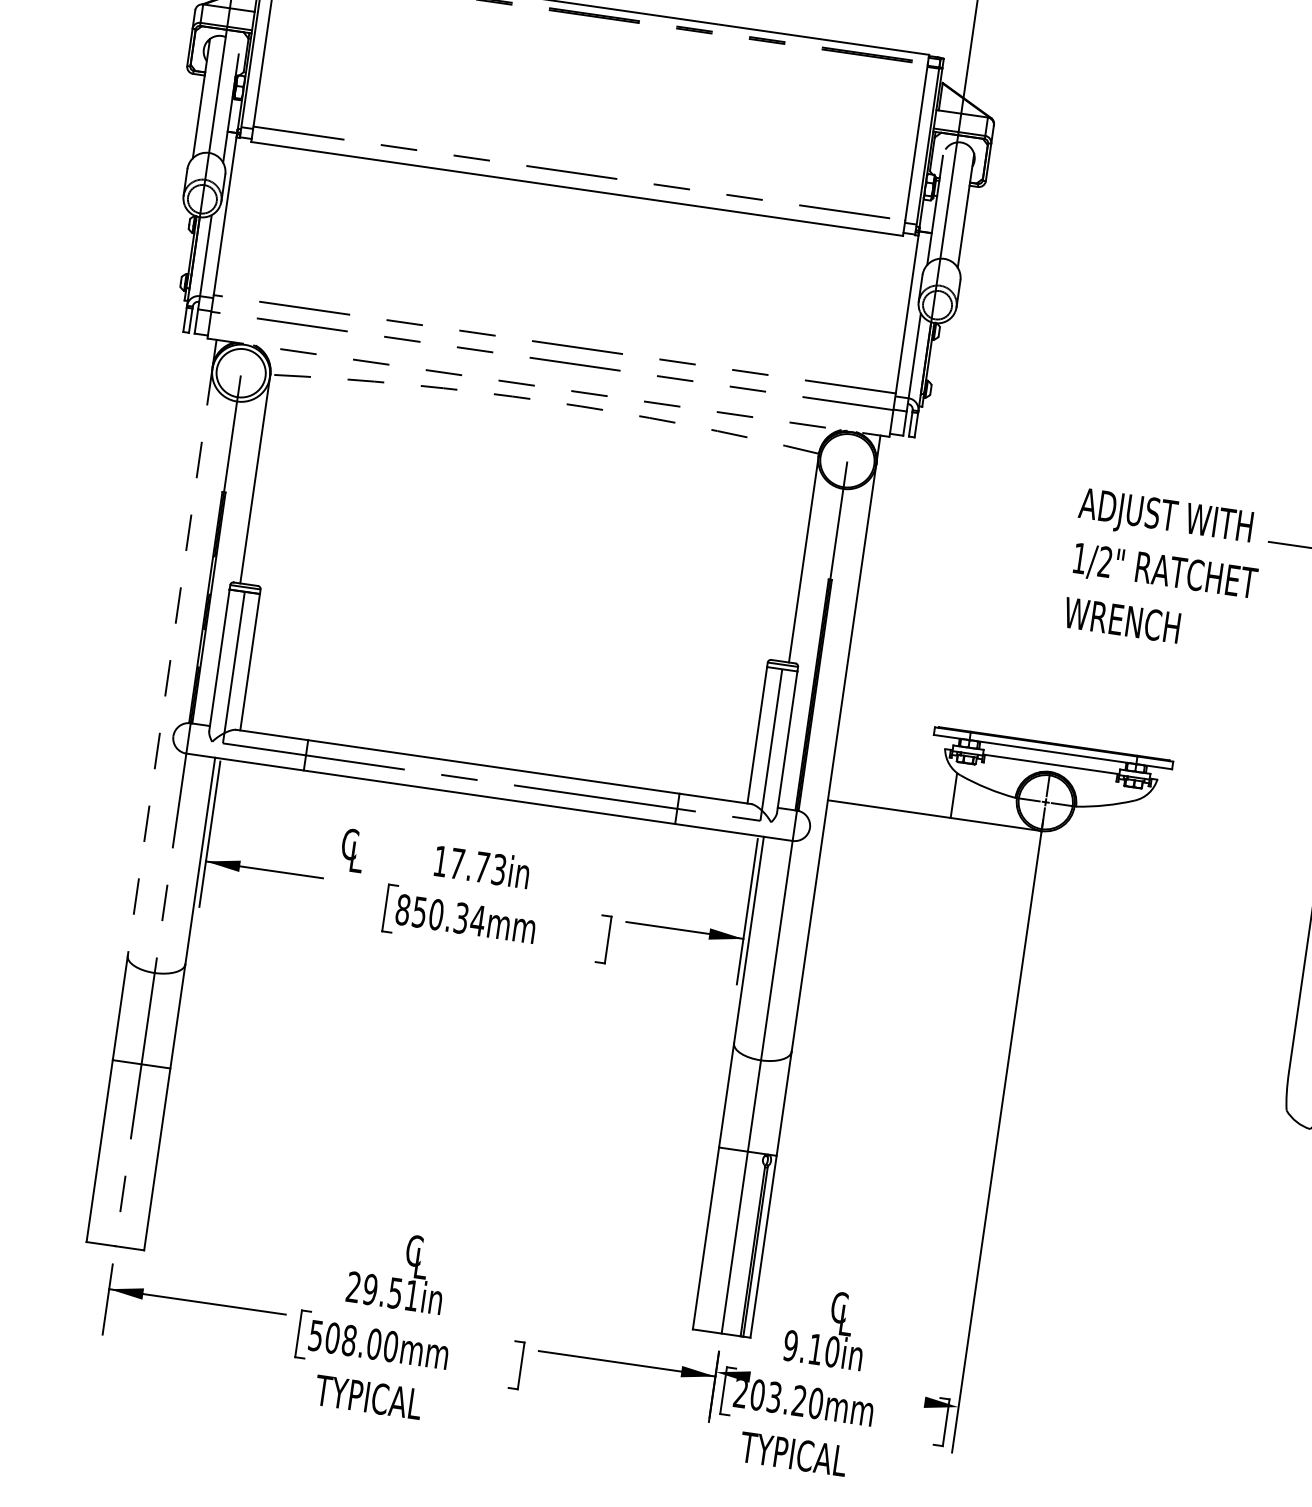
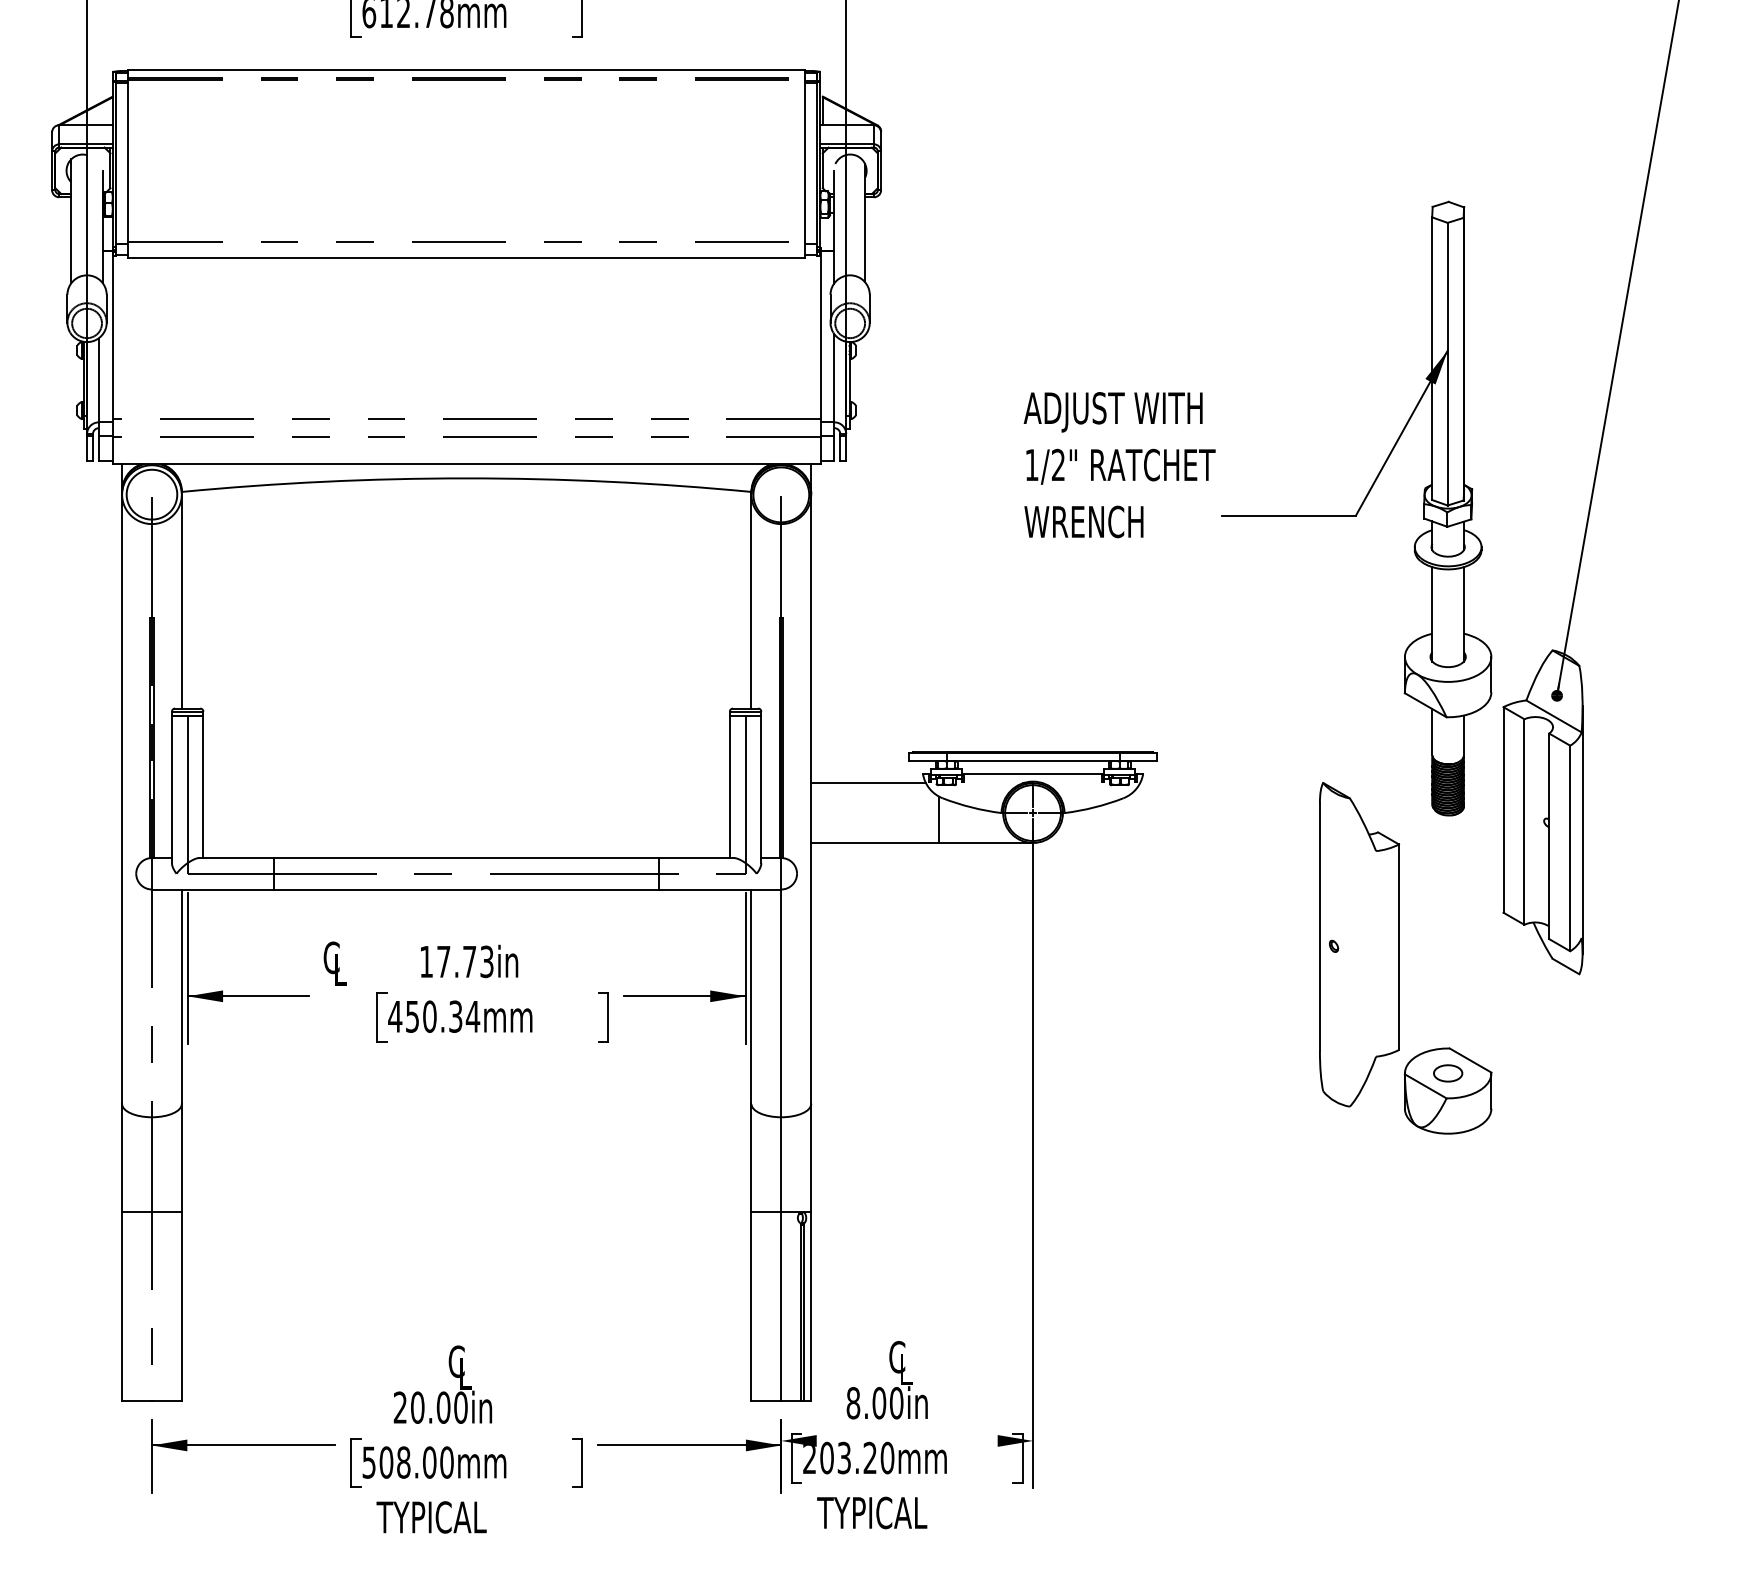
line: (549, 387) -> (467, 464), dashed -> solid
arc: (546, 401) -> (466, 478), dashed -> solid
text: (1164, 570) -> (1119, 465), moved
line: (170, 662) -> (122, 799), dashed -> solid
line: (891, 750) -> (868, 783), added
text: (403, 909) -> (395, 1016), 850.34mm -> 450.34mm
text: (390, 1292) -> (438, 1407), 29.51in -> 20.00in
text: (803, 1347) -> (866, 1403), 9.10in -> 8.00in

